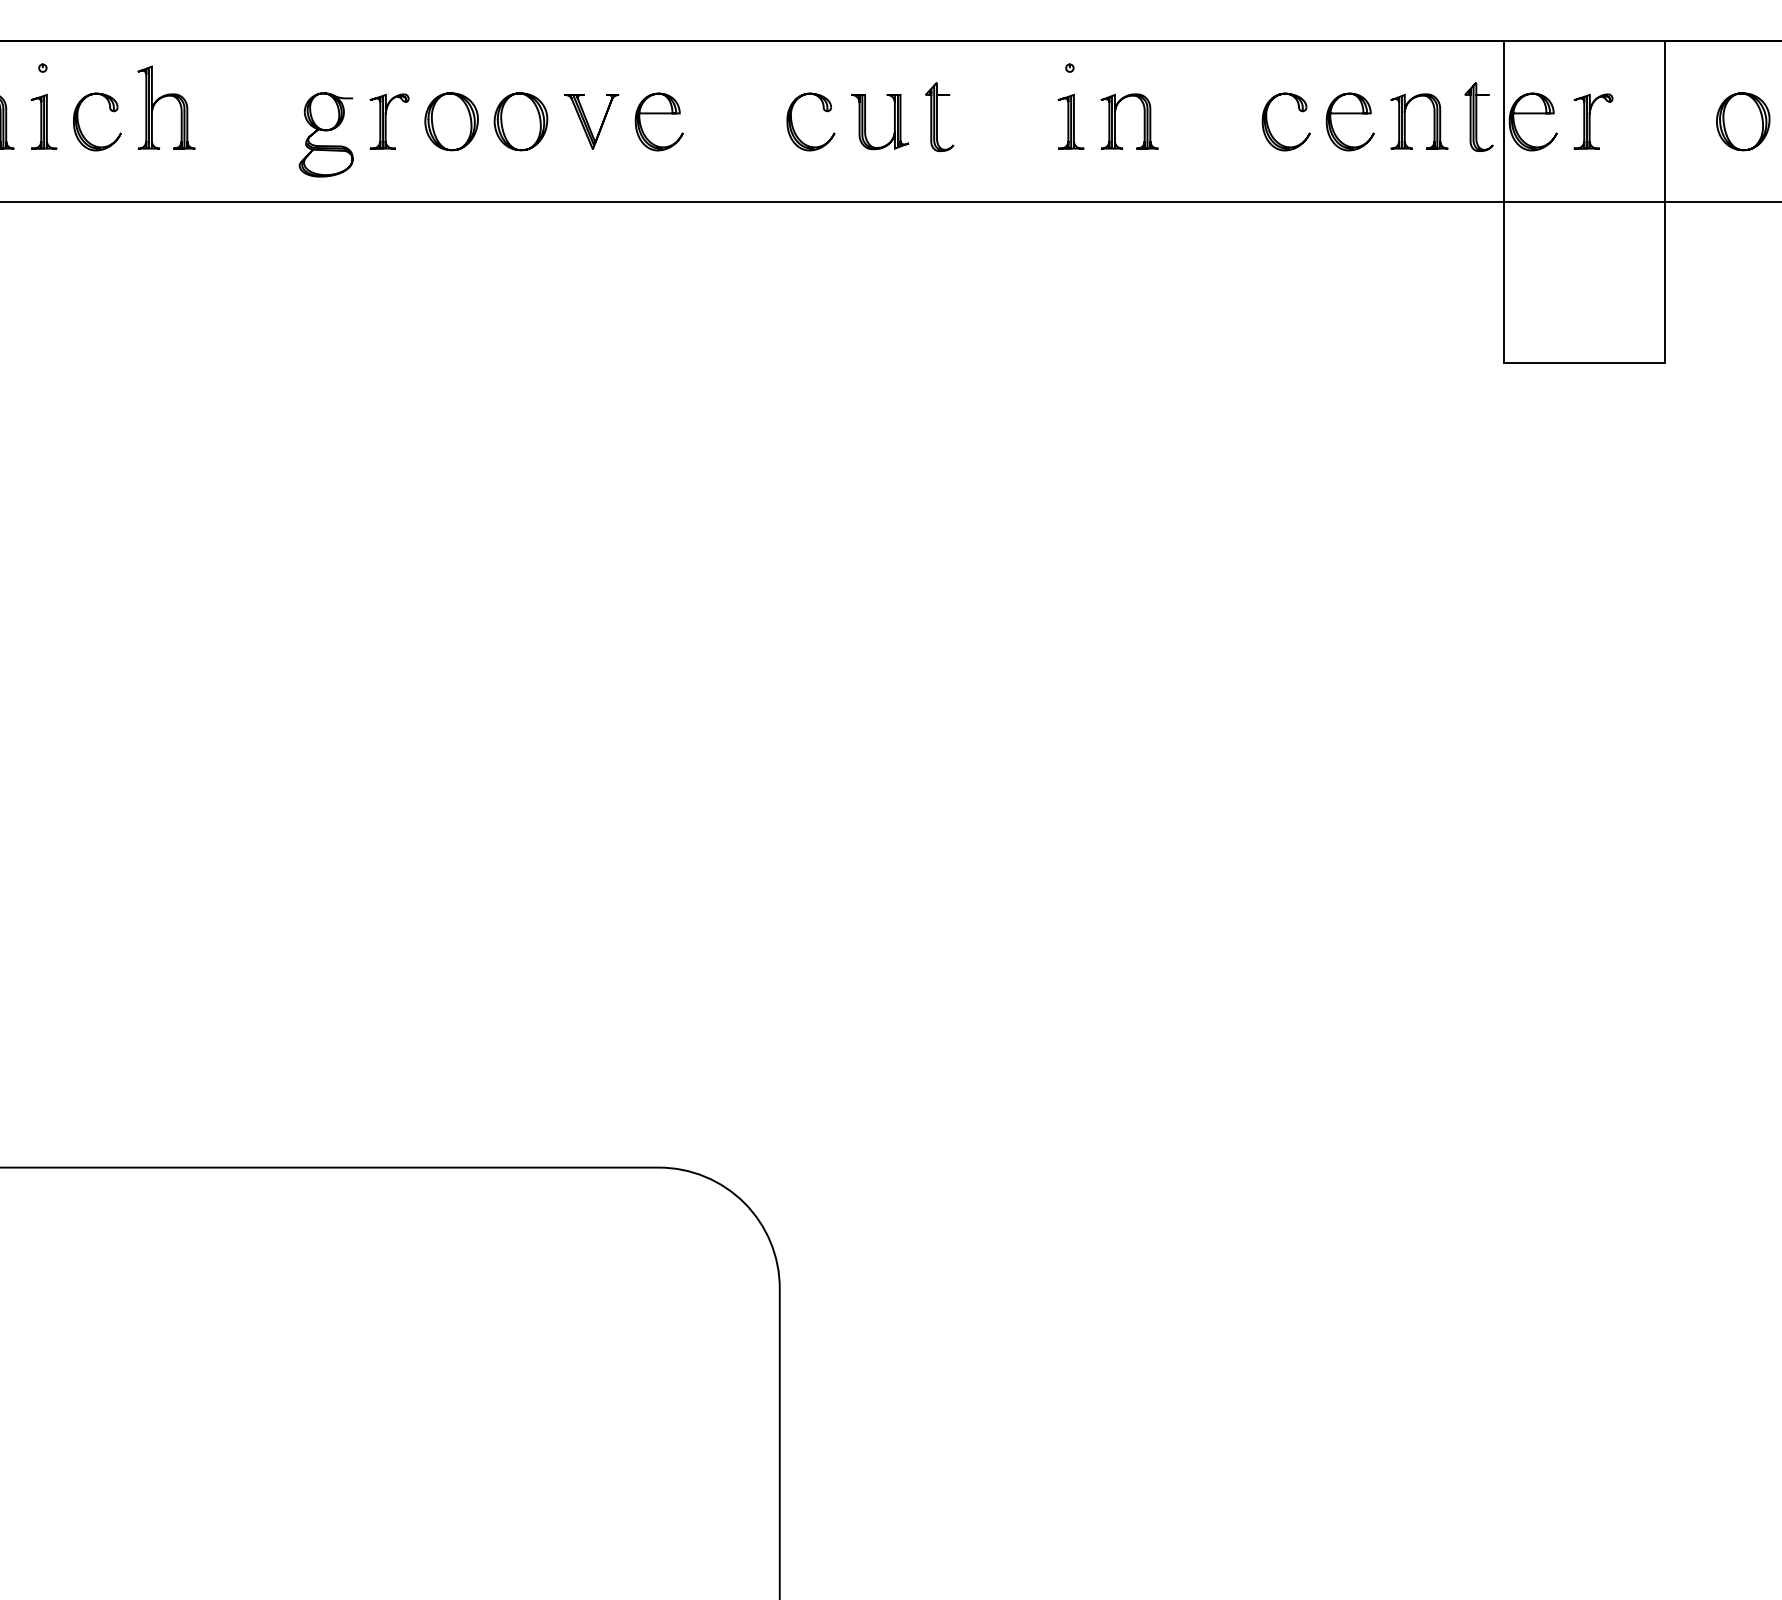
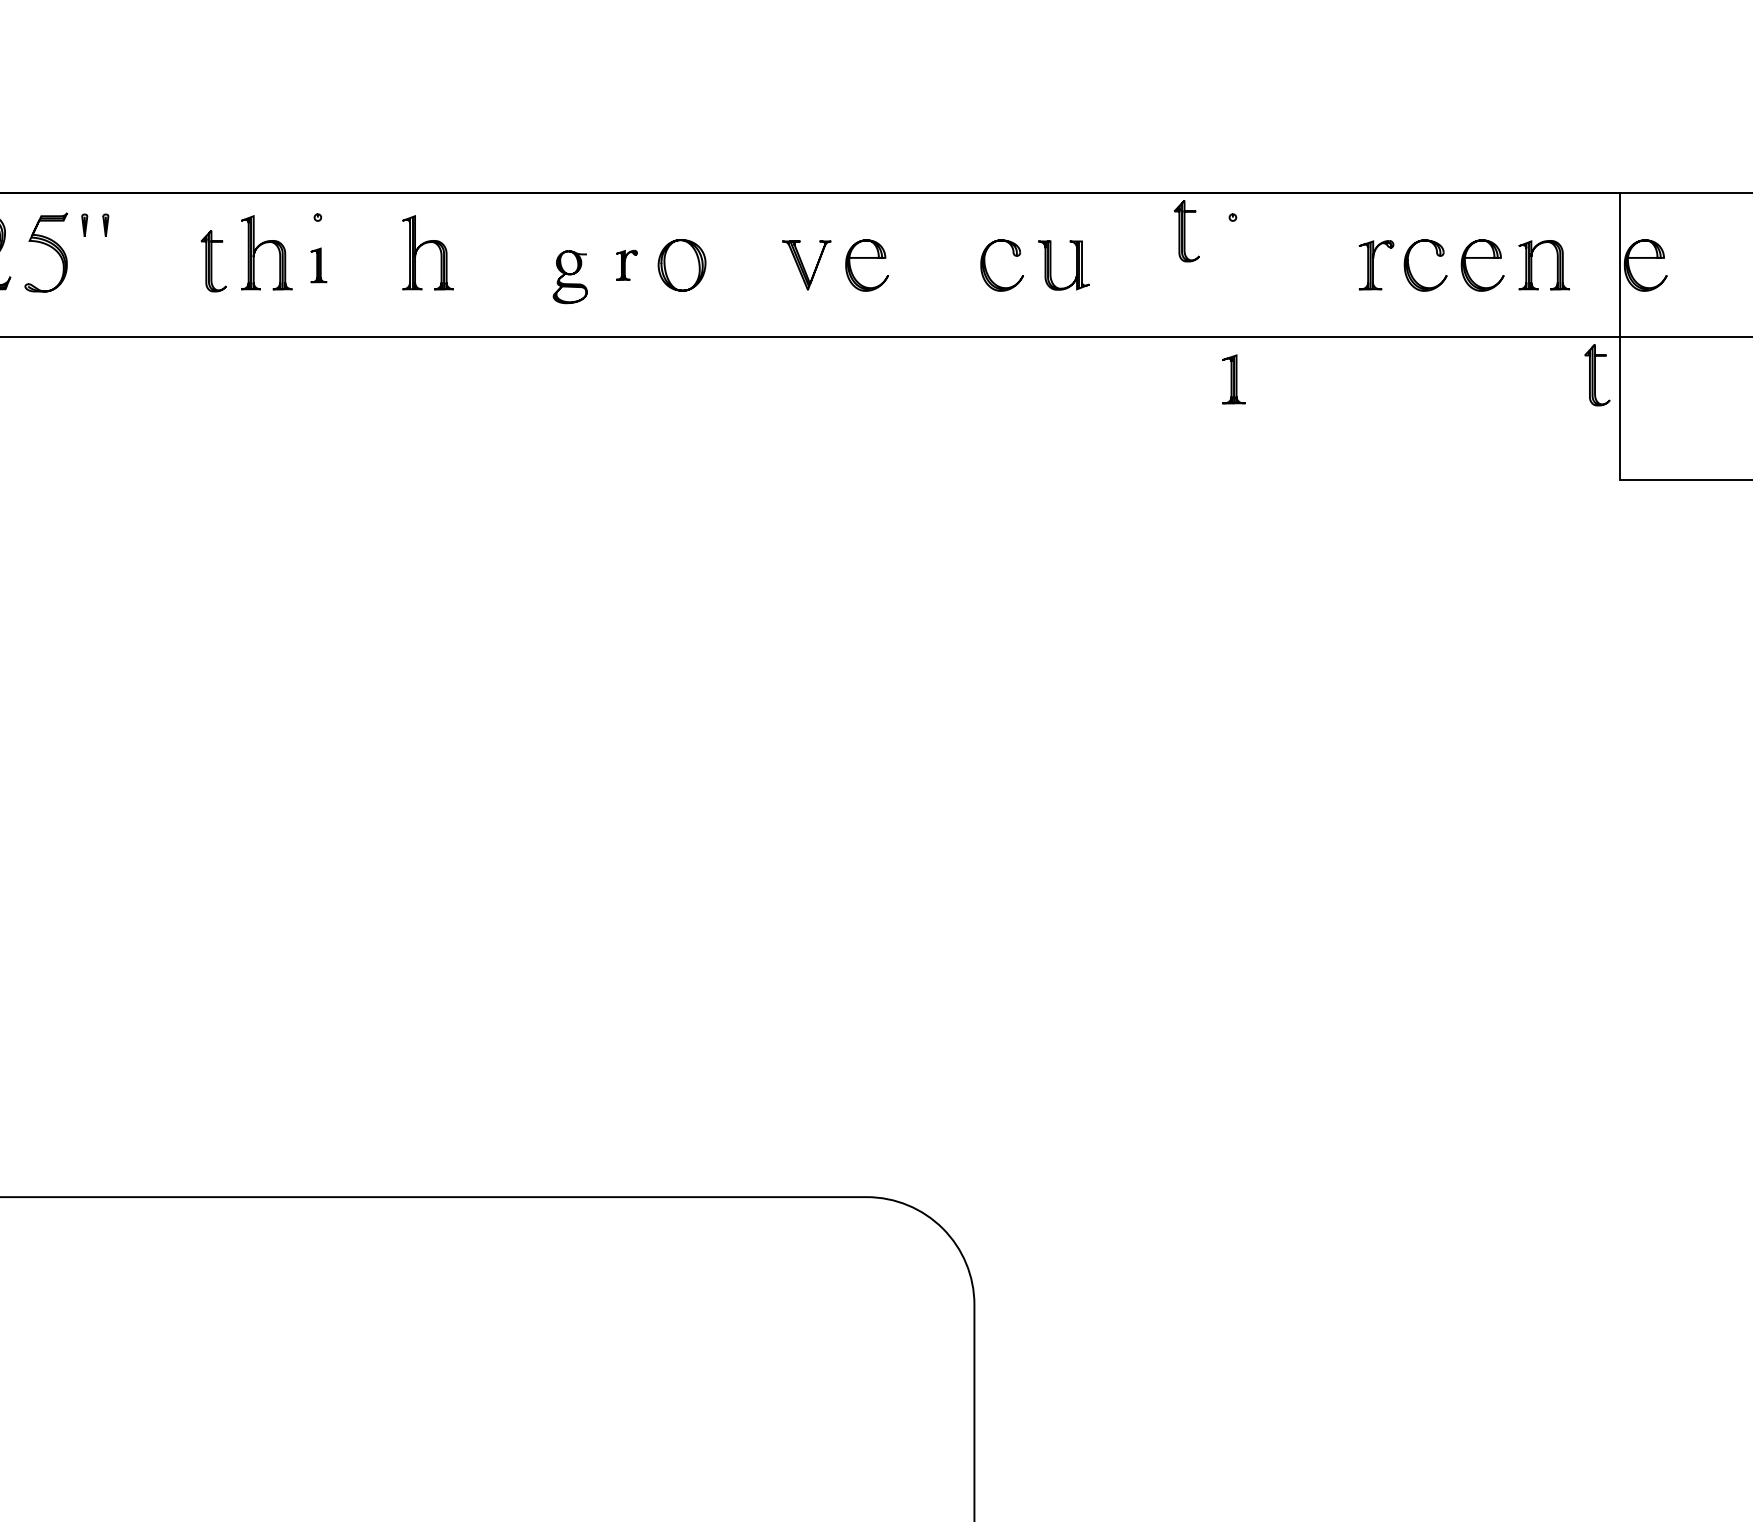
part: (109, 110) -> (377, 255), removed
curve: (938, 117) -> (1185, 231), moved
curve: (1476, 117) -> (1595, 375), moved
part: (43, 121) -> (318, 265), size x0.7
part: (389, 121) -> (626, 265), size x0.6
part: (1070, 121) -> (1233, 379), moved
part: (1115, 121) -> (1273, 265), removed
part: (1593, 121) -> (1376, 265), moved
curve: (503, 127) -> (728, 270), removed
part: (325, 135) -> (569, 277), size x0.7

